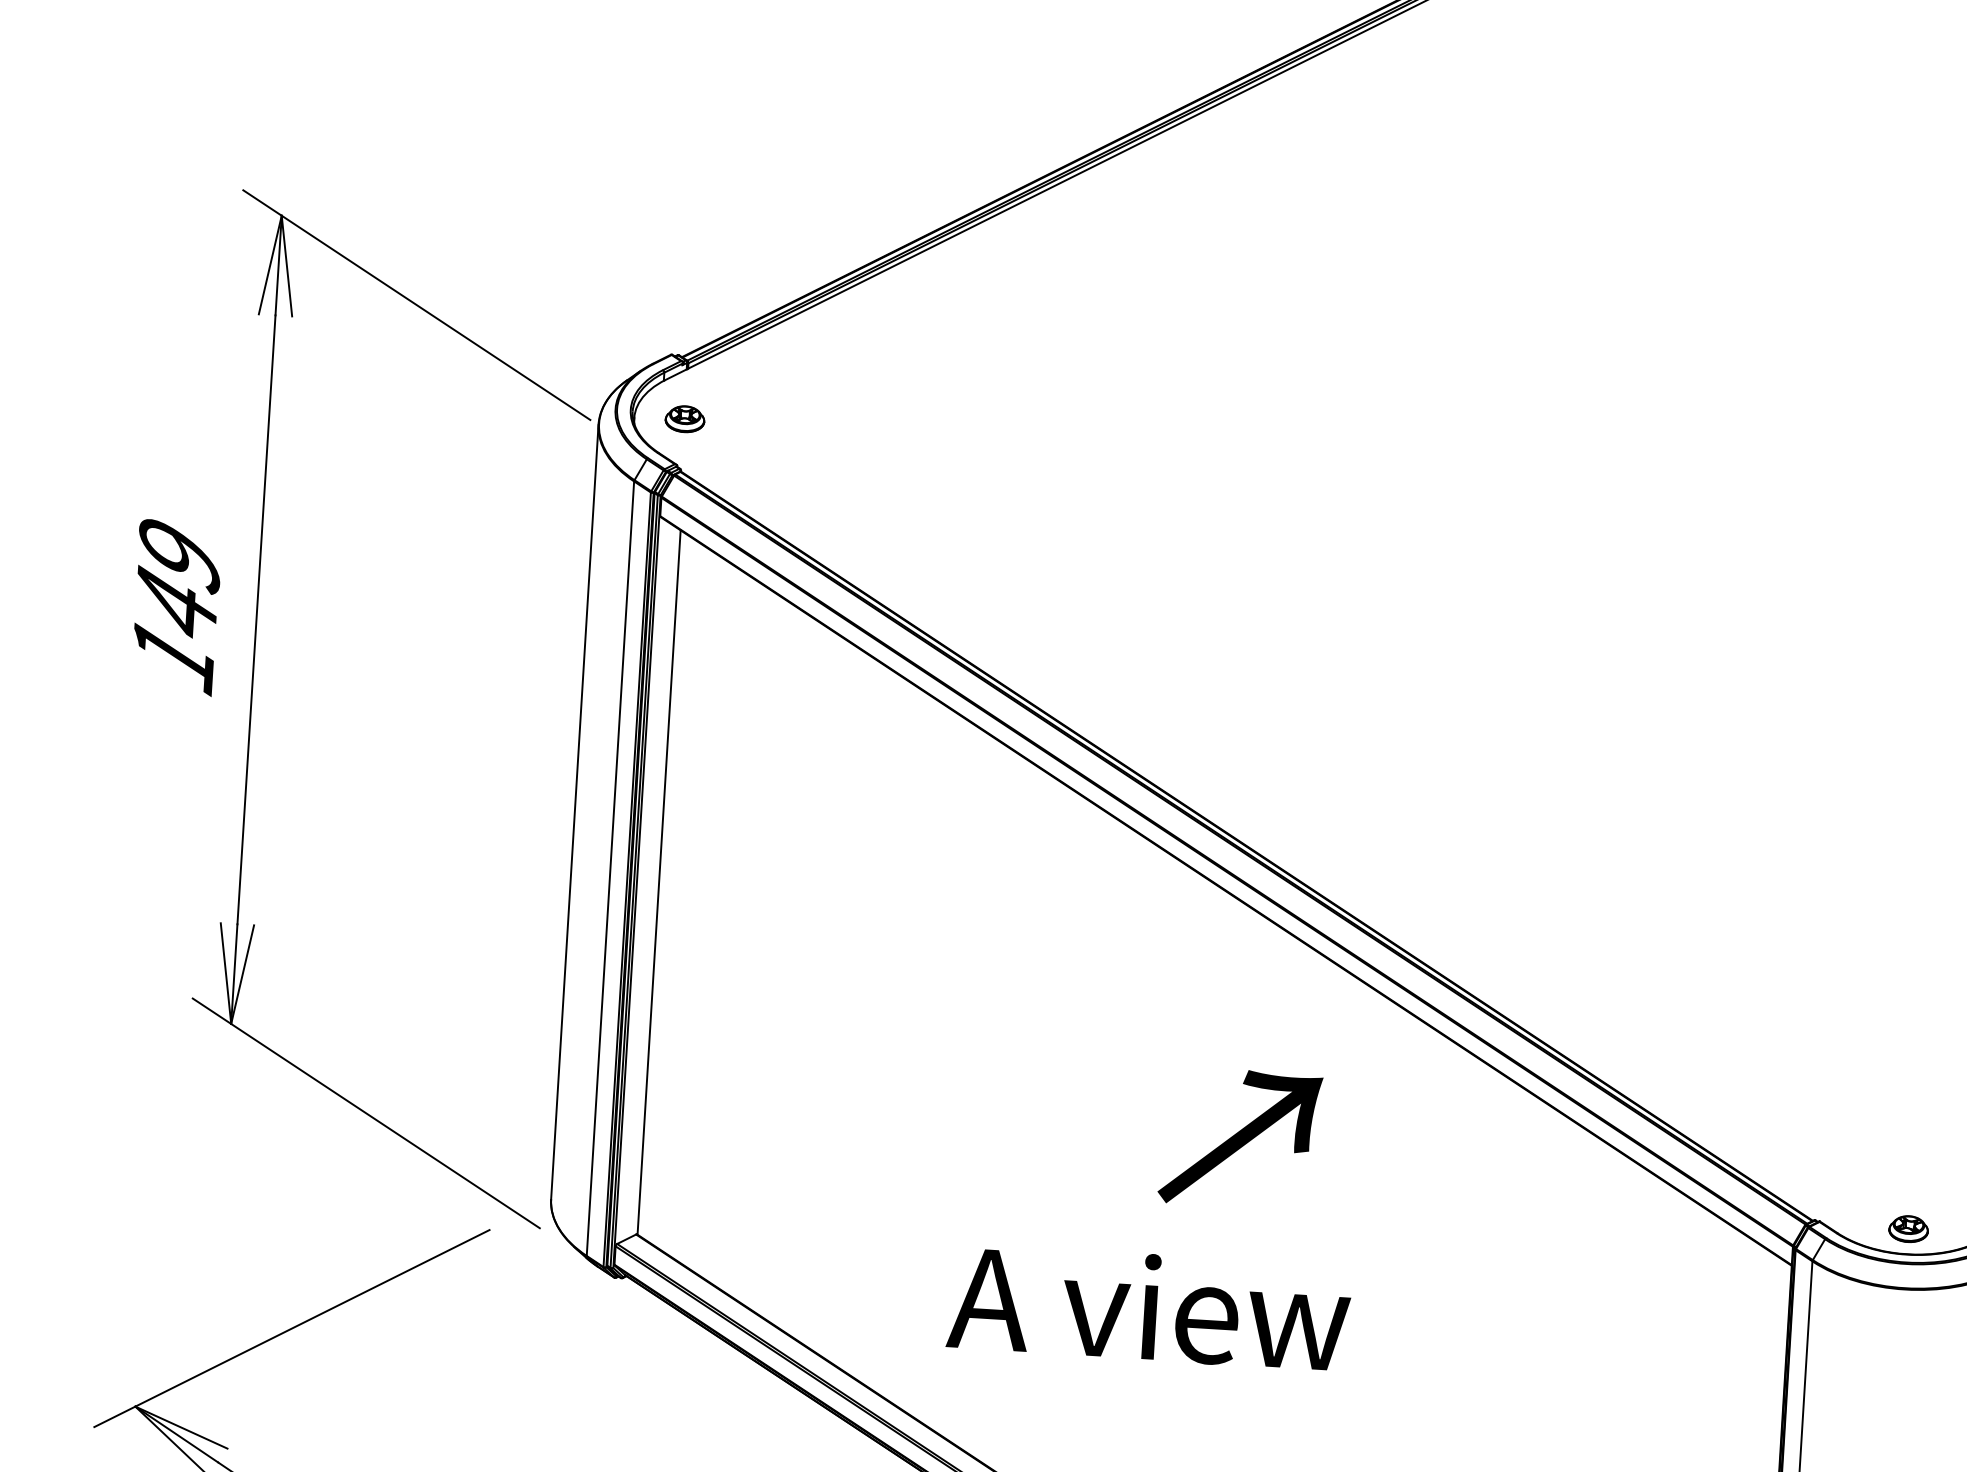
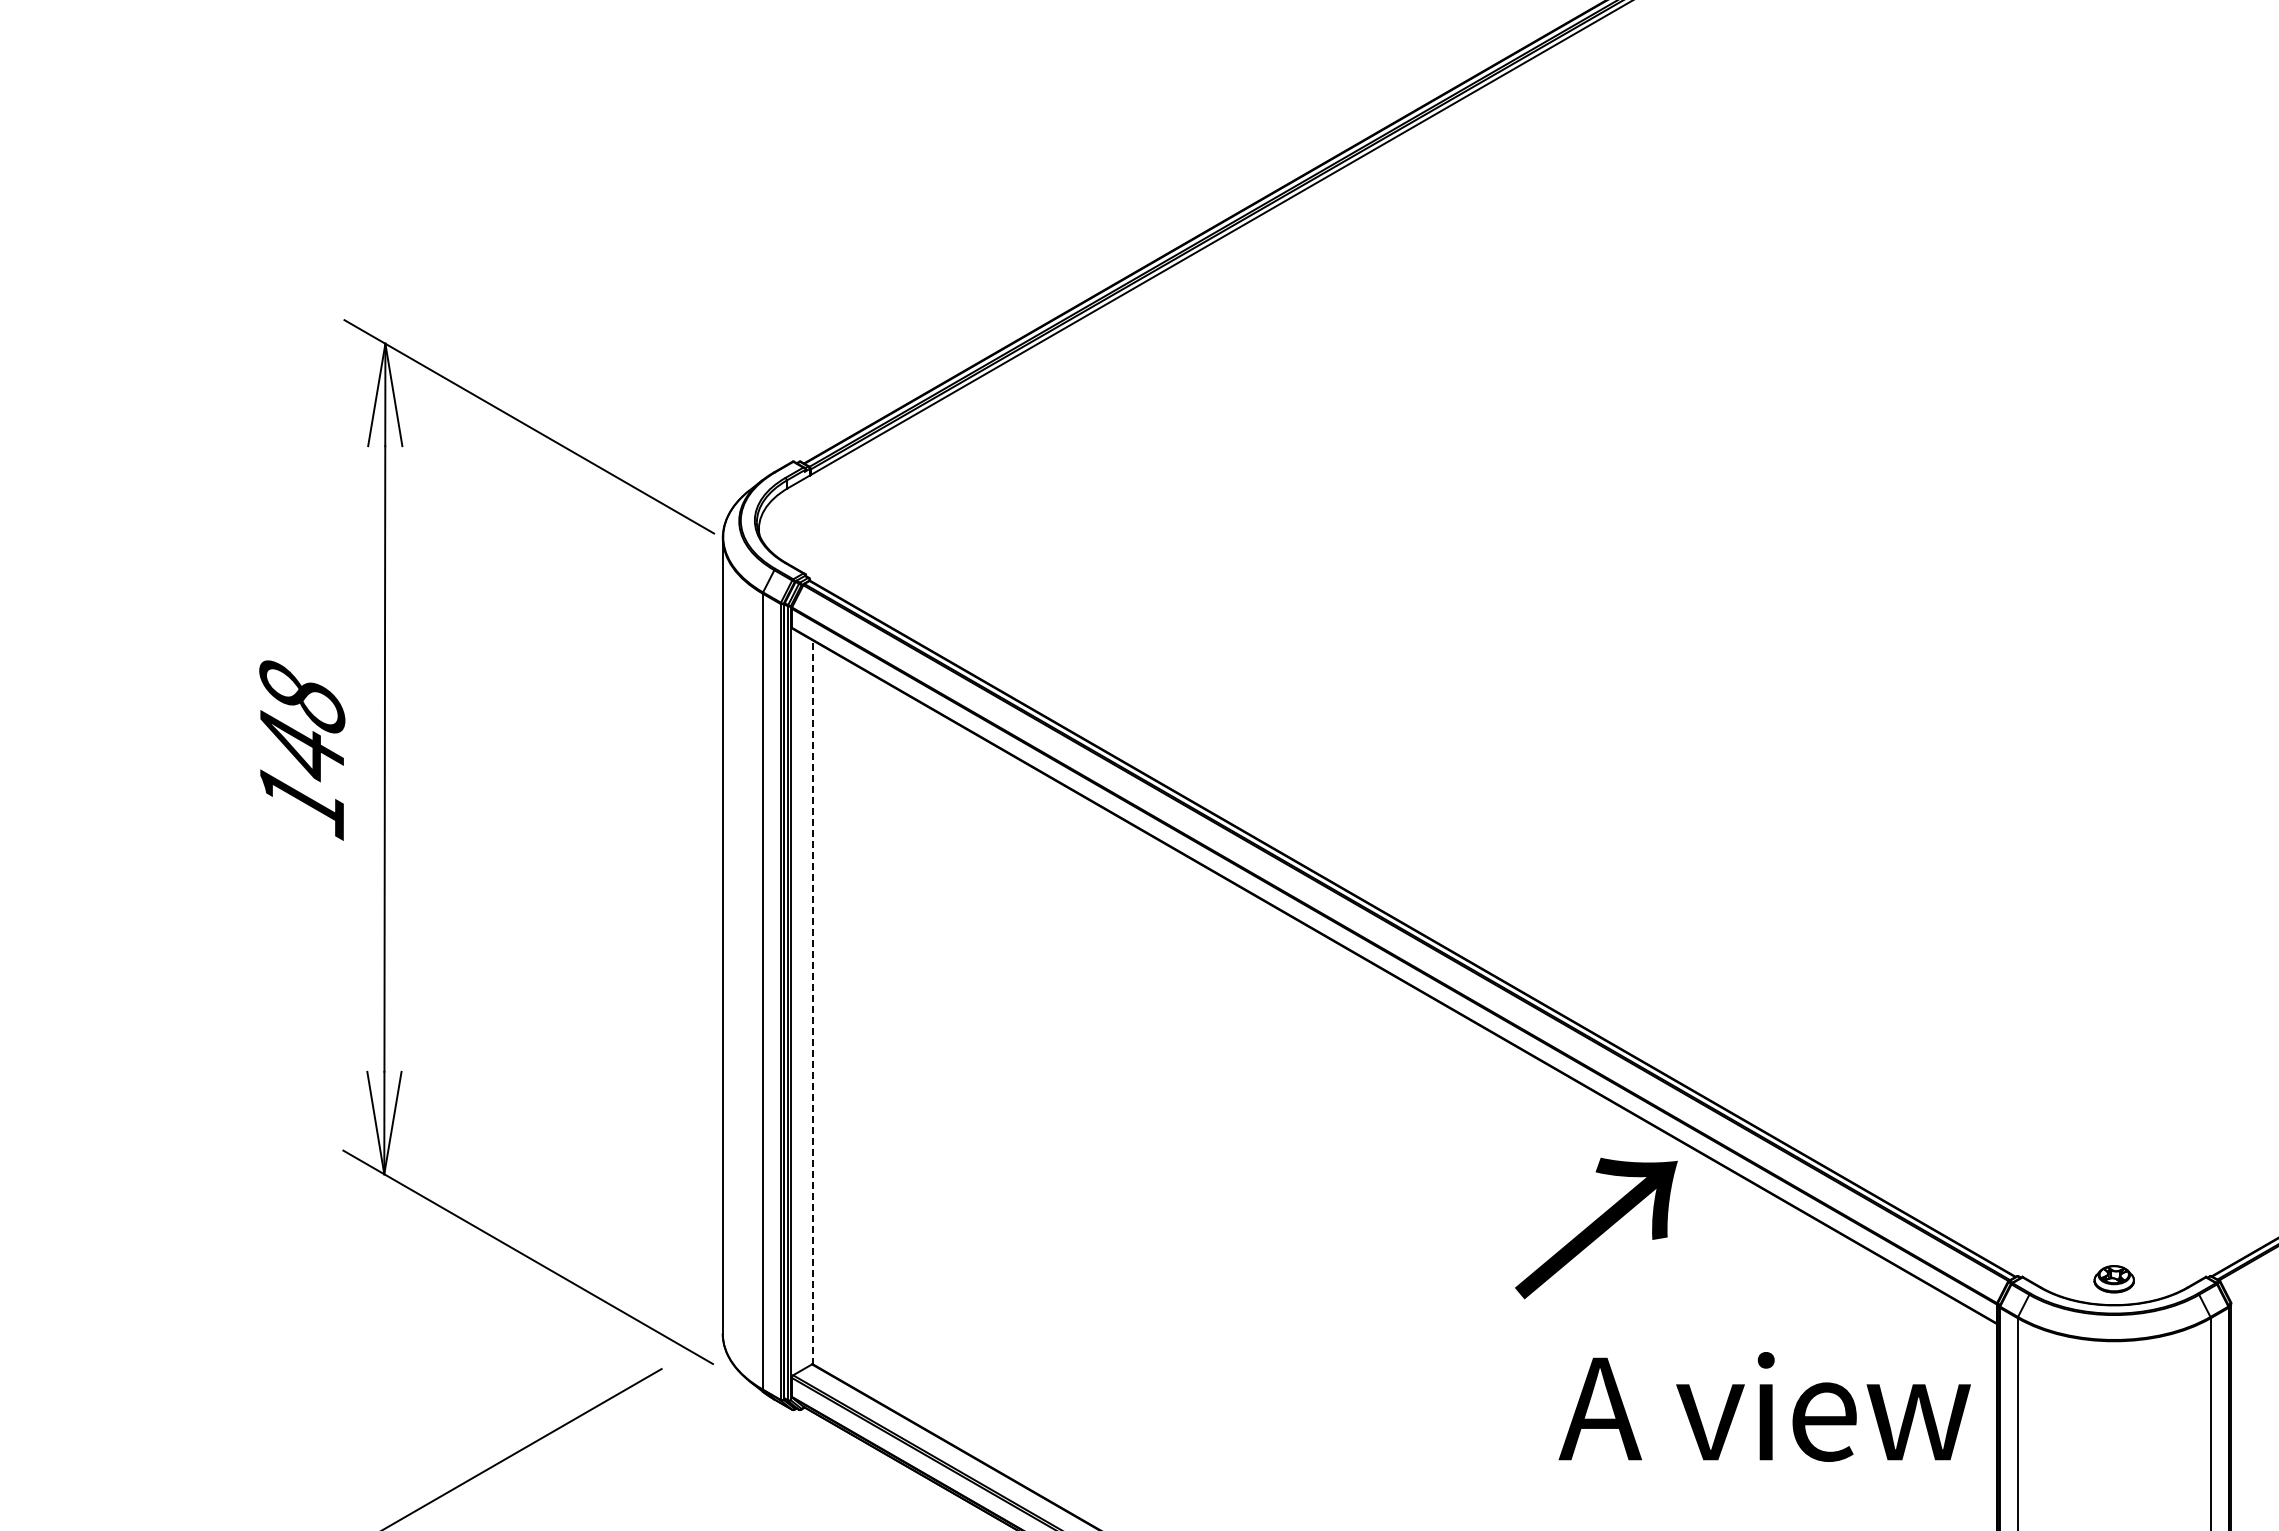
part: (684, 418) -> (810, 526), removed
text: (179, 556) -> (302, 698), 149 -> 148
line: (659, 882) -> (813, 1002), solid -> dashed
text: (1240, 1138) -> (1596, 1228), moved
text: (1149, 1306) -> (1764, 1406), moved

